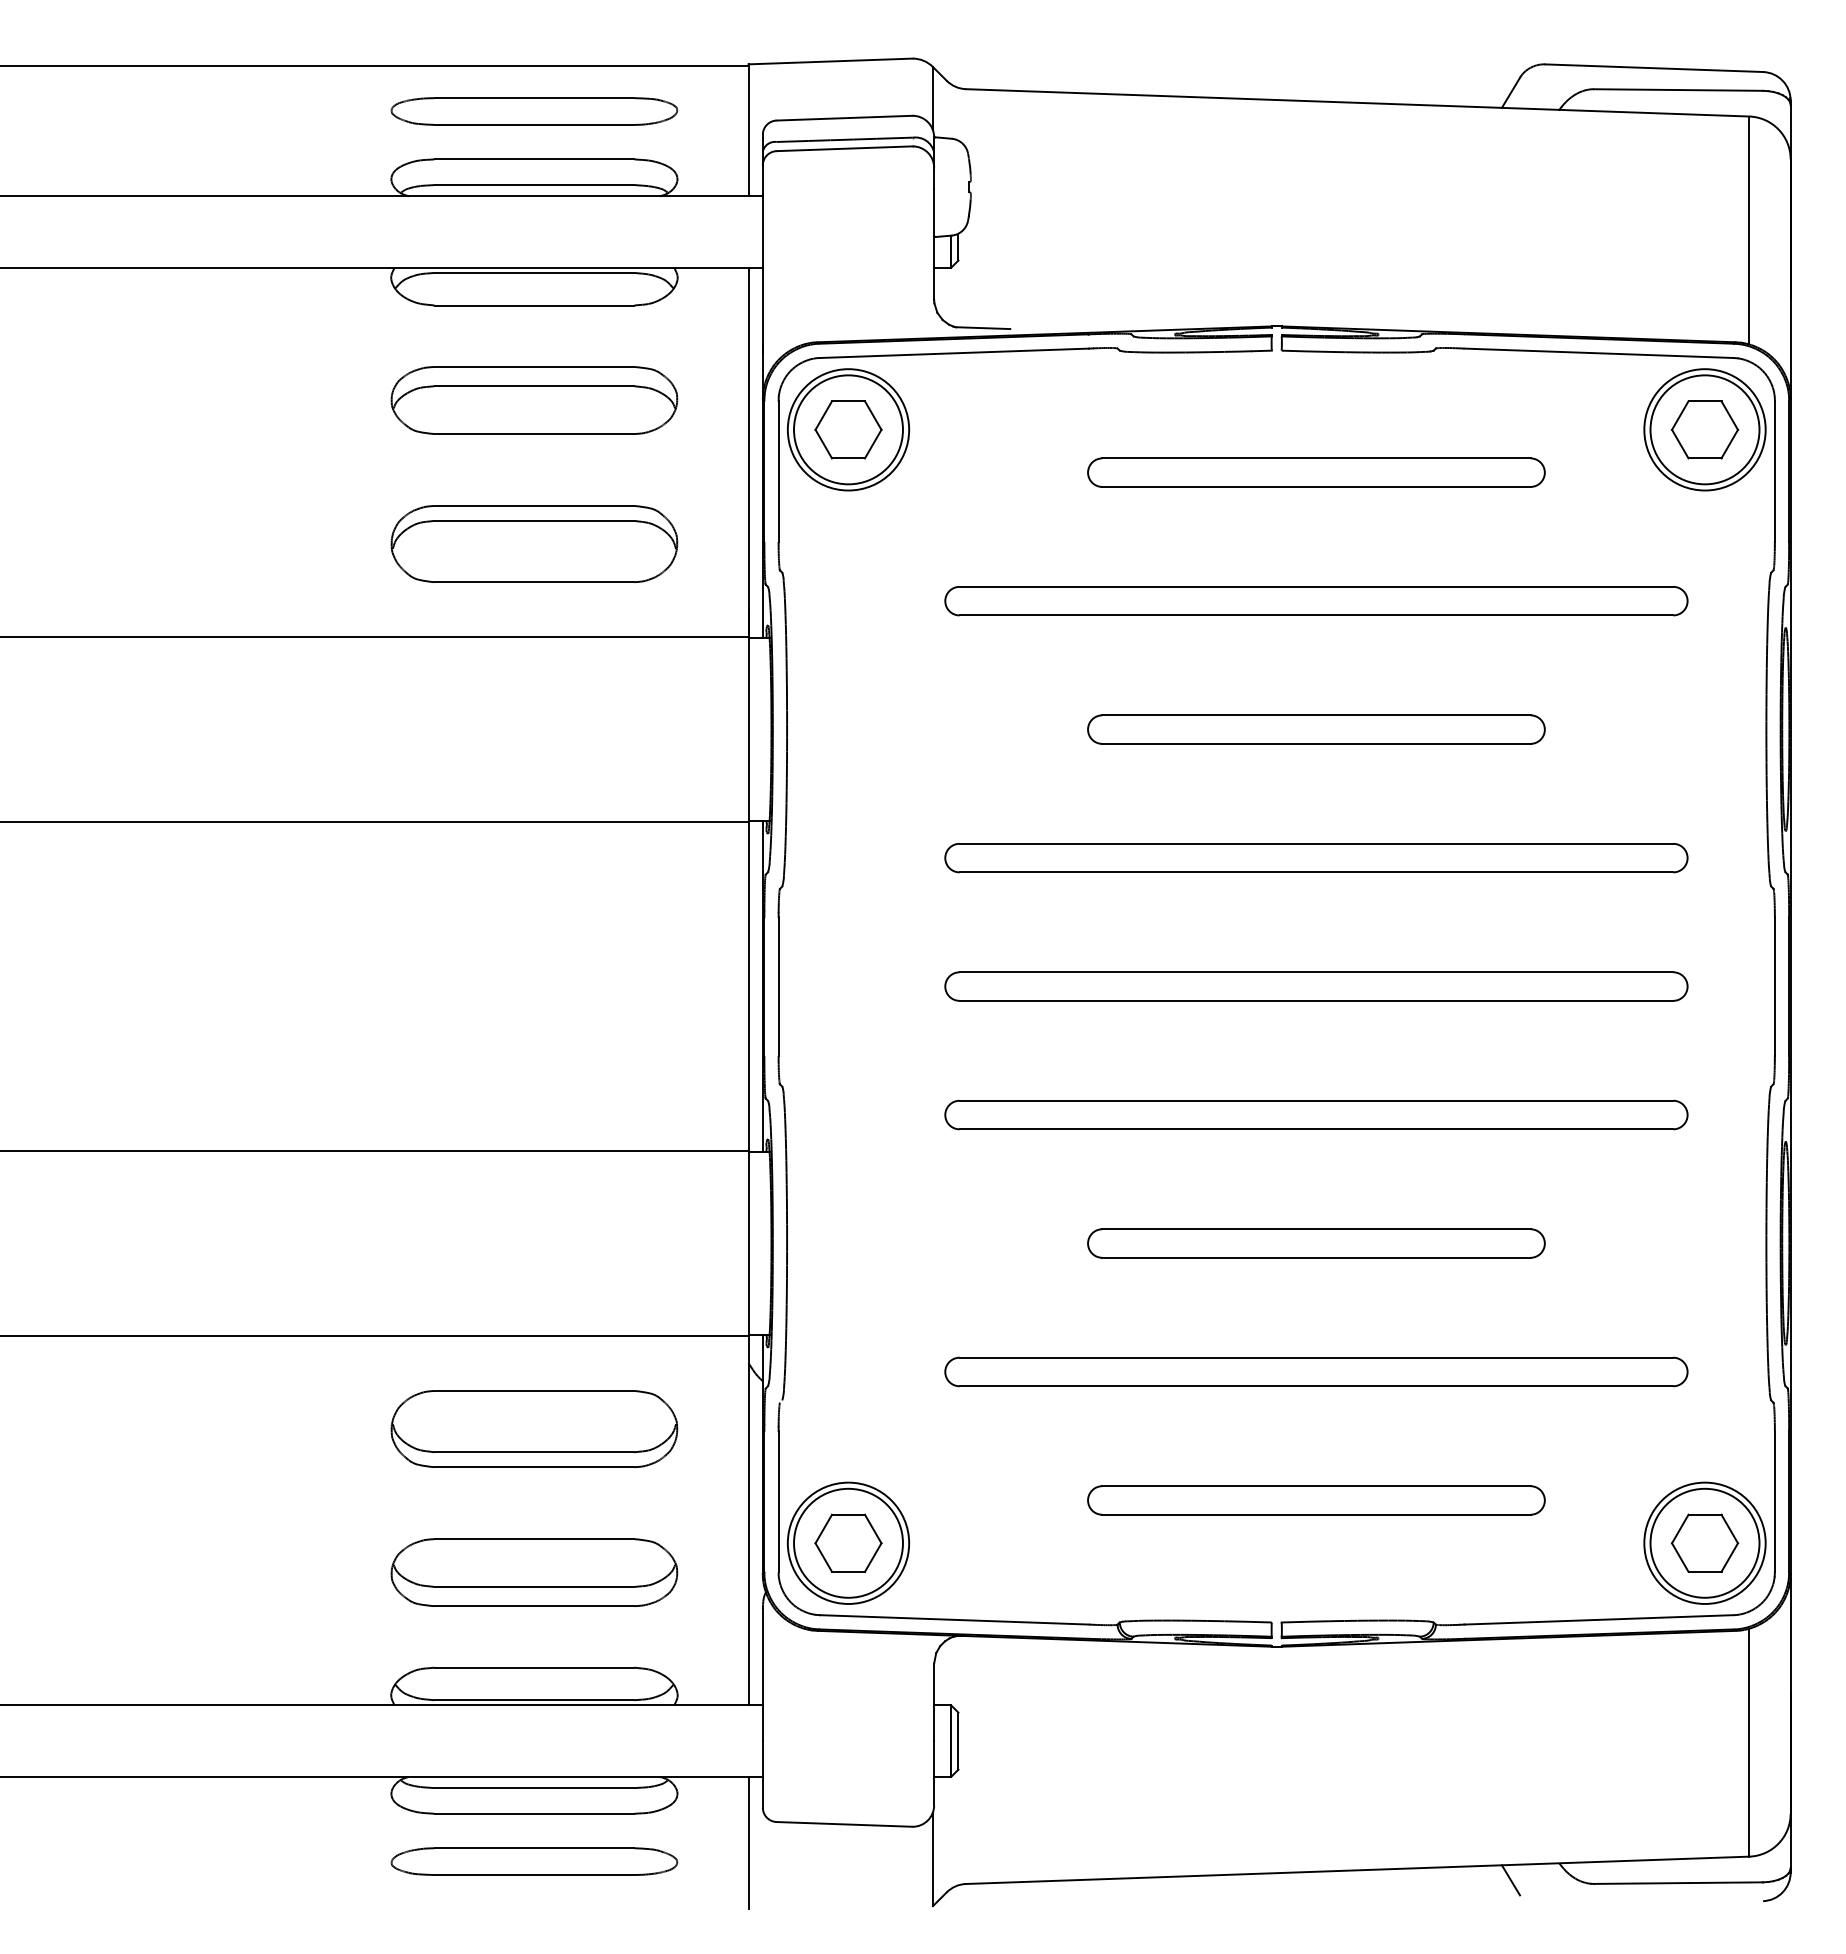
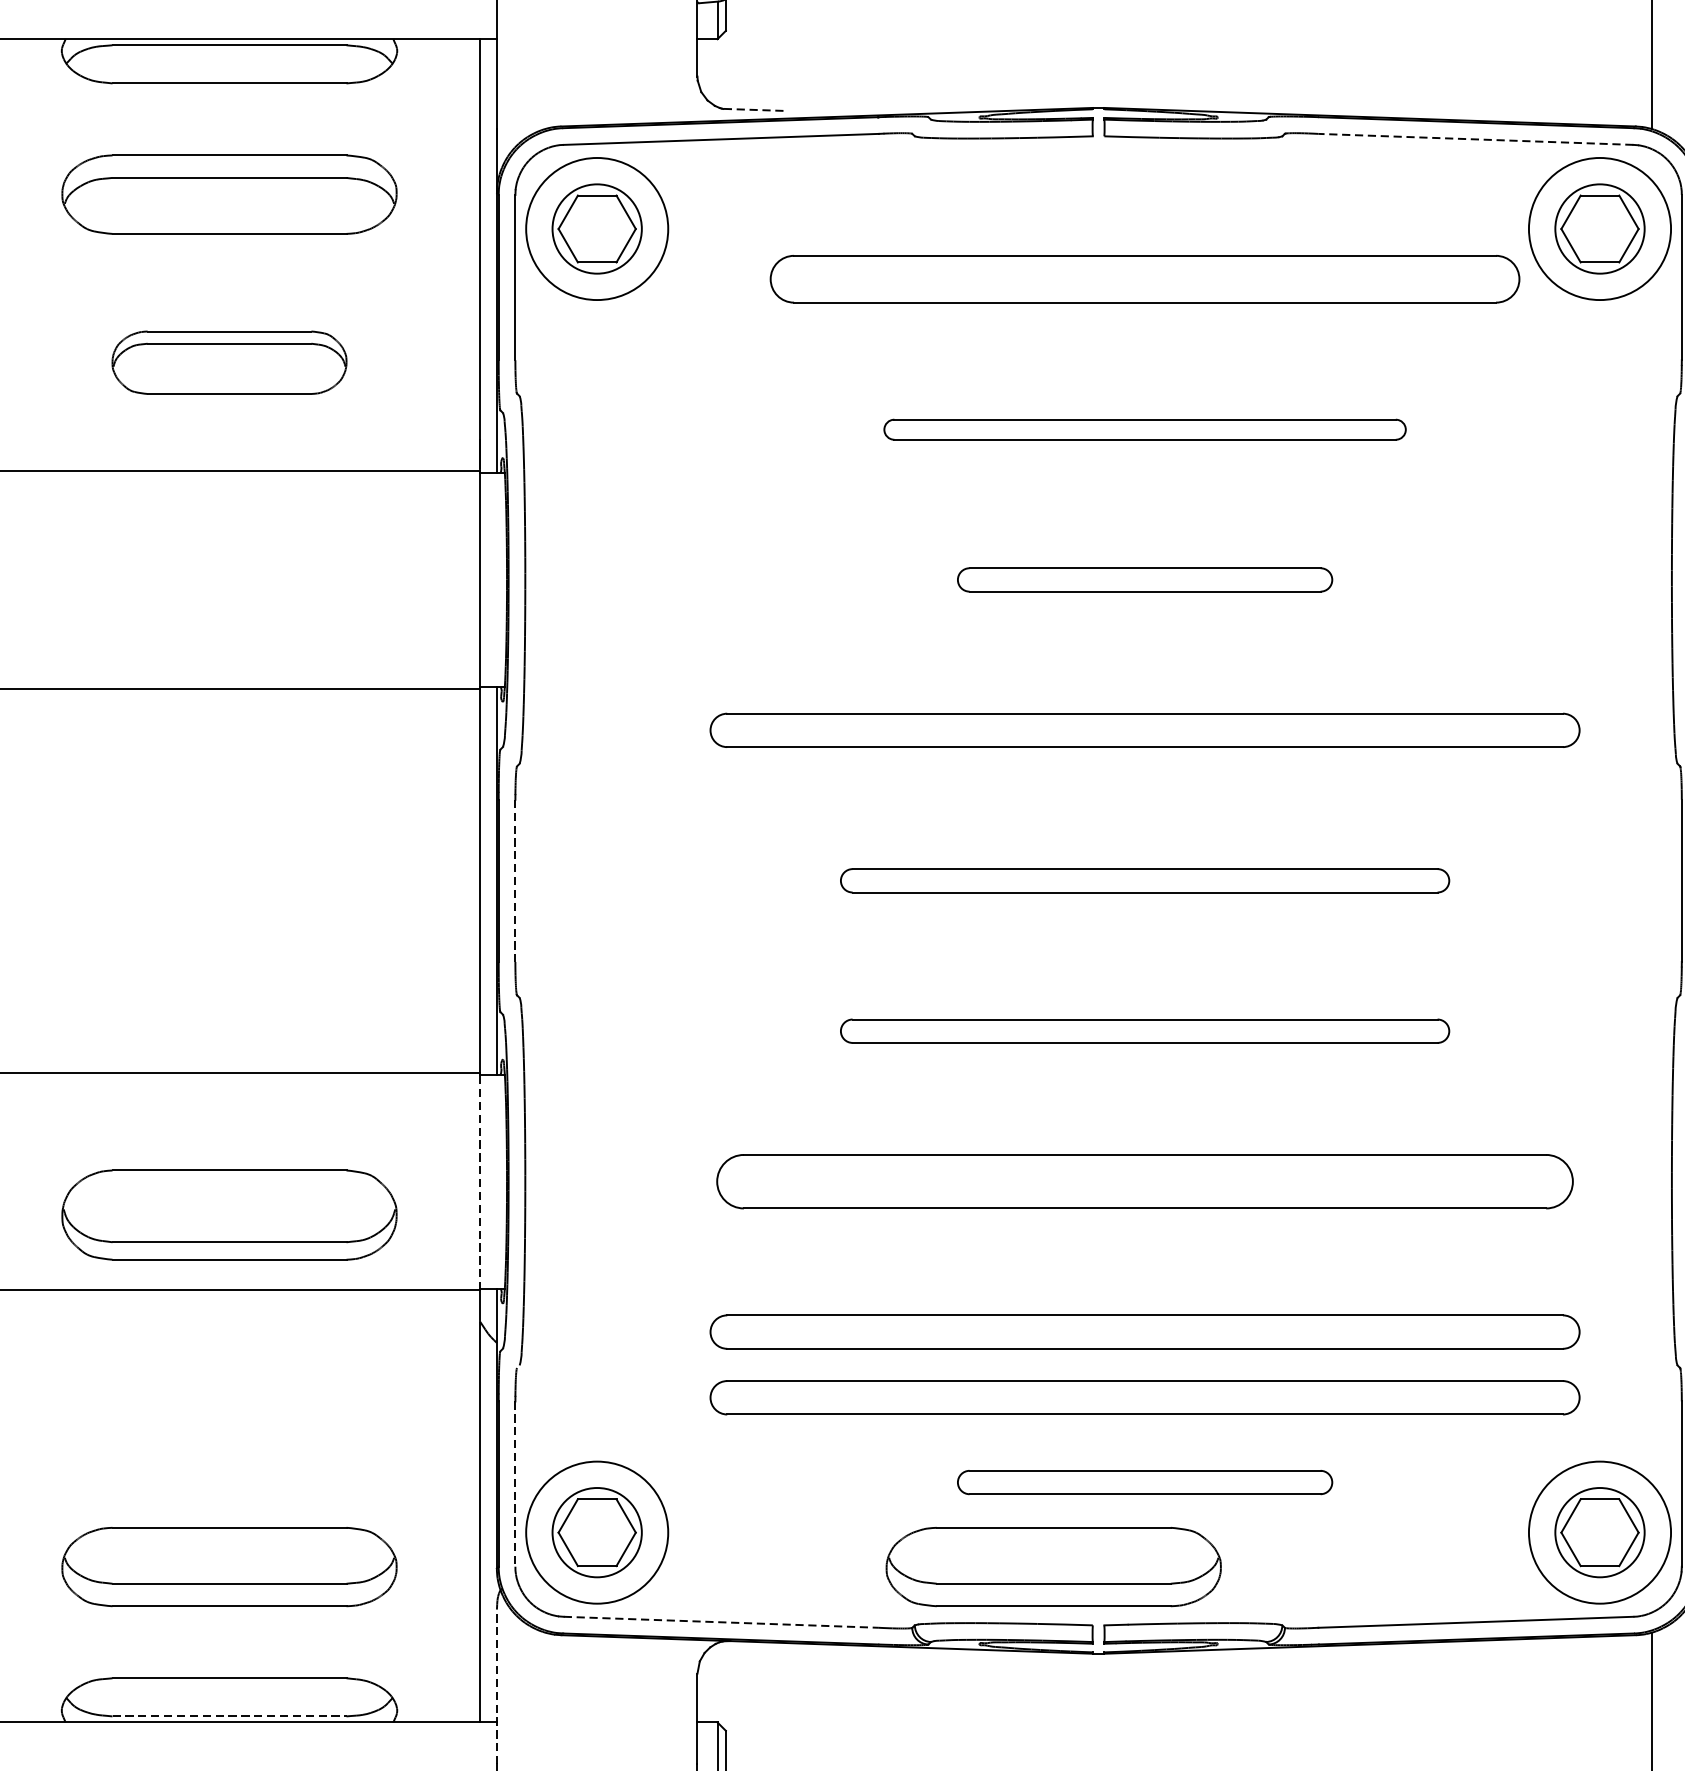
line: (983, 328) -> (755, 110), solid -> dashed
line: (1599, 353) -> (1476, 139), solid -> dashed
circle: (848, 429) -> (597, 228), size x0.7
circle: (1704, 429) -> (1599, 228), size x0.7
part: (1316, 472) -> (1145, 278), size x1.4
part: (534, 543) -> (229, 362), size x0.7
part: (1316, 601) -> (1145, 429), size x0.6
part: (1316, 729) -> (1145, 579), size x0.7
part: (1316, 986) -> (1145, 880), size x0.7
line: (778, 987) -> (515, 881), solid -> dashed
part: (1316, 1114) -> (1145, 1030), size x0.7
line: (748, 1243) -> (480, 1181), solid -> dashed
part: (1316, 1243) -> (1145, 1181), size x1.6
part: (534, 1428) -> (229, 1214), moved
part: (1316, 1428) -> (1145, 1398), added
part: (1316, 1500) -> (1145, 1482), size x0.7
line: (778, 1501) -> (515, 1483), solid -> dashed
circle: (848, 1542) -> (597, 1531), size x0.7
circle: (1704, 1542) -> (1599, 1531), size x0.7
part: (1238, 1572) -> (1053, 1566), added
line: (954, 1619) -> (721, 1621), solid -> dashed
line: (762, 1674) -> (496, 1686), solid -> dashed
line: (534, 1700) -> (229, 1716), solid -> dashed

